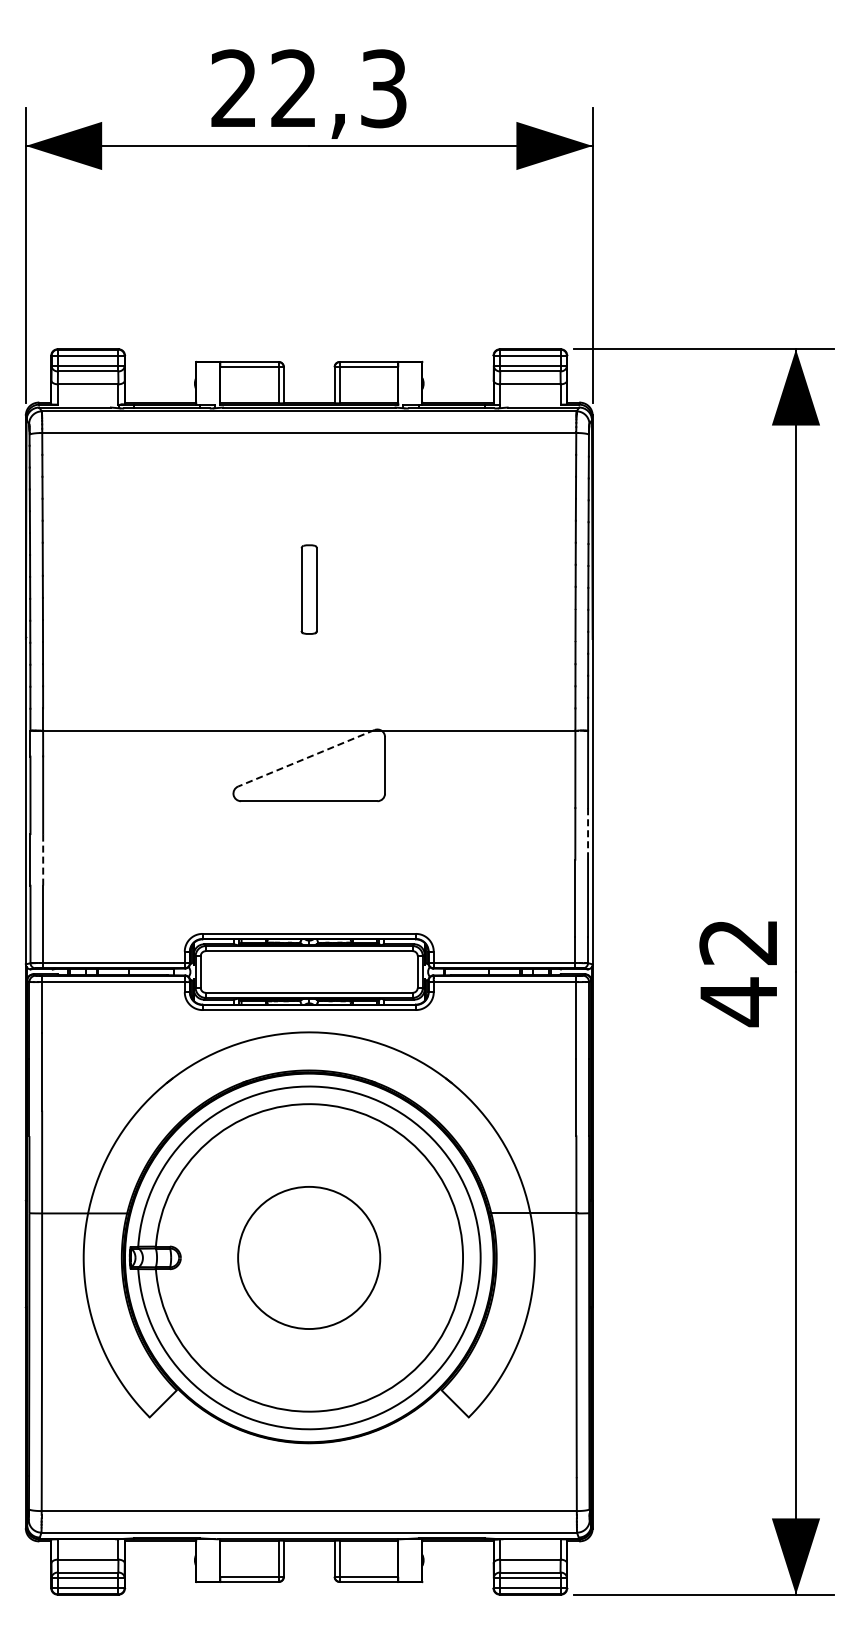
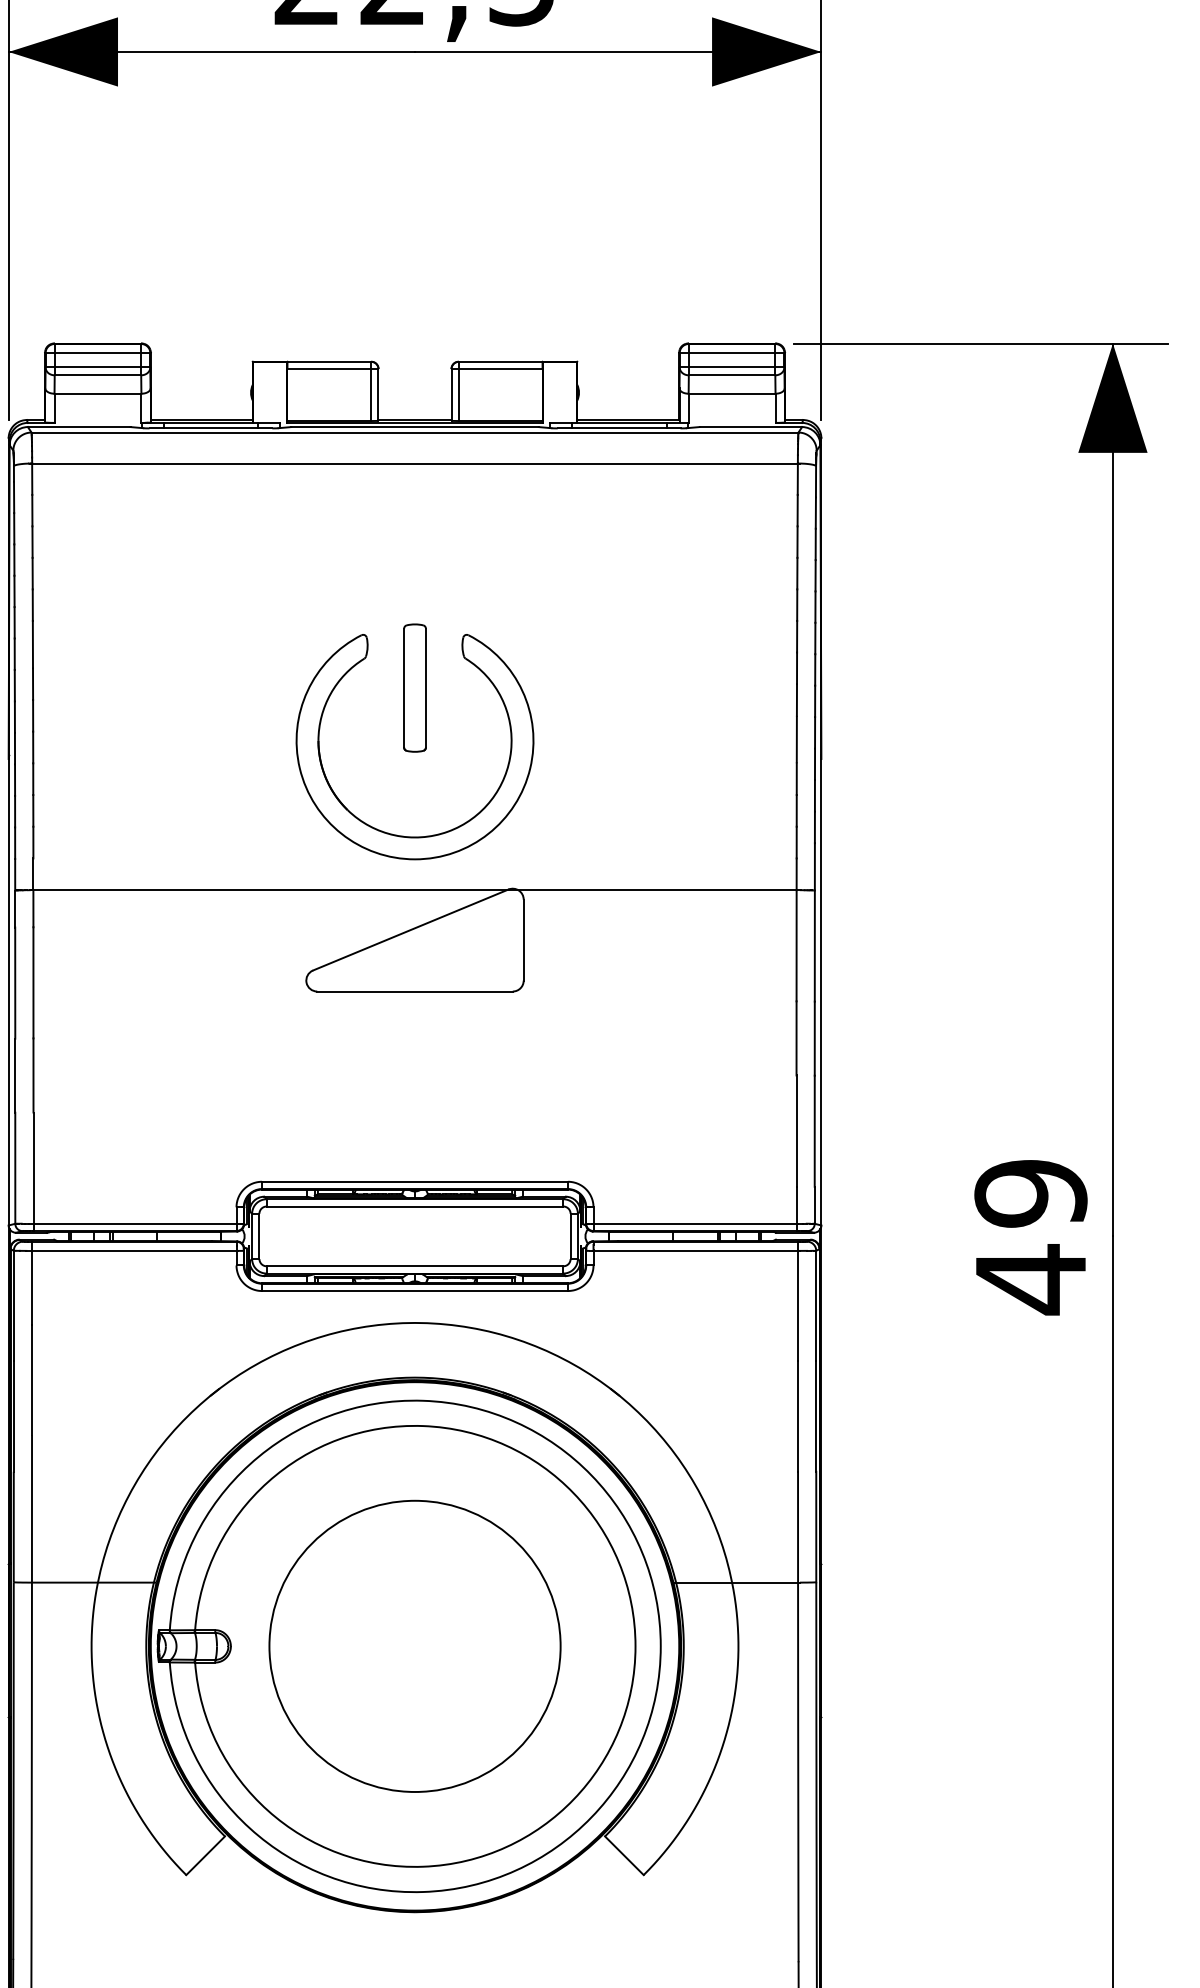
part: (293, 690) -> (392, 832), added
line: (306, 758) -> (411, 930), dashed -> solid
line: (588, 834) -> (815, 1039), dashed -> solid
line: (43, 859) -> (33, 1075), dashed -> solid
text: (738, 941) -> (1030, 1192), 42 -> 49
circle: (308, 1257) -> (413, 1645), size x1.43

